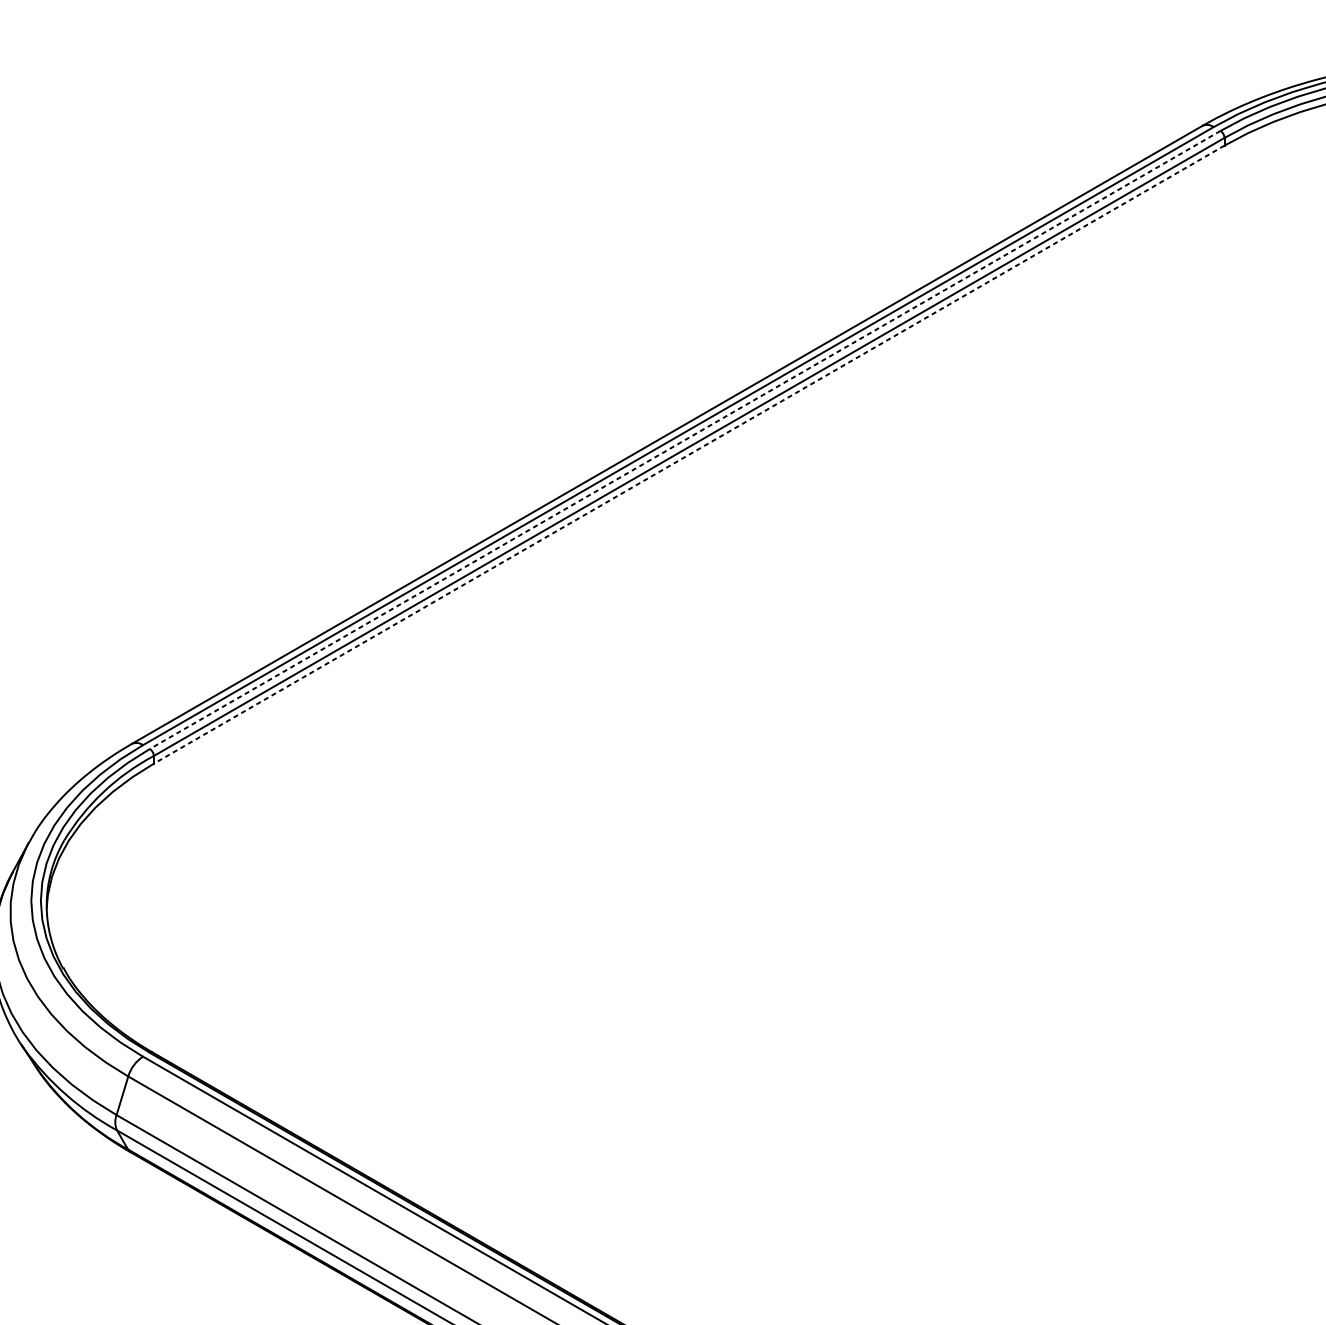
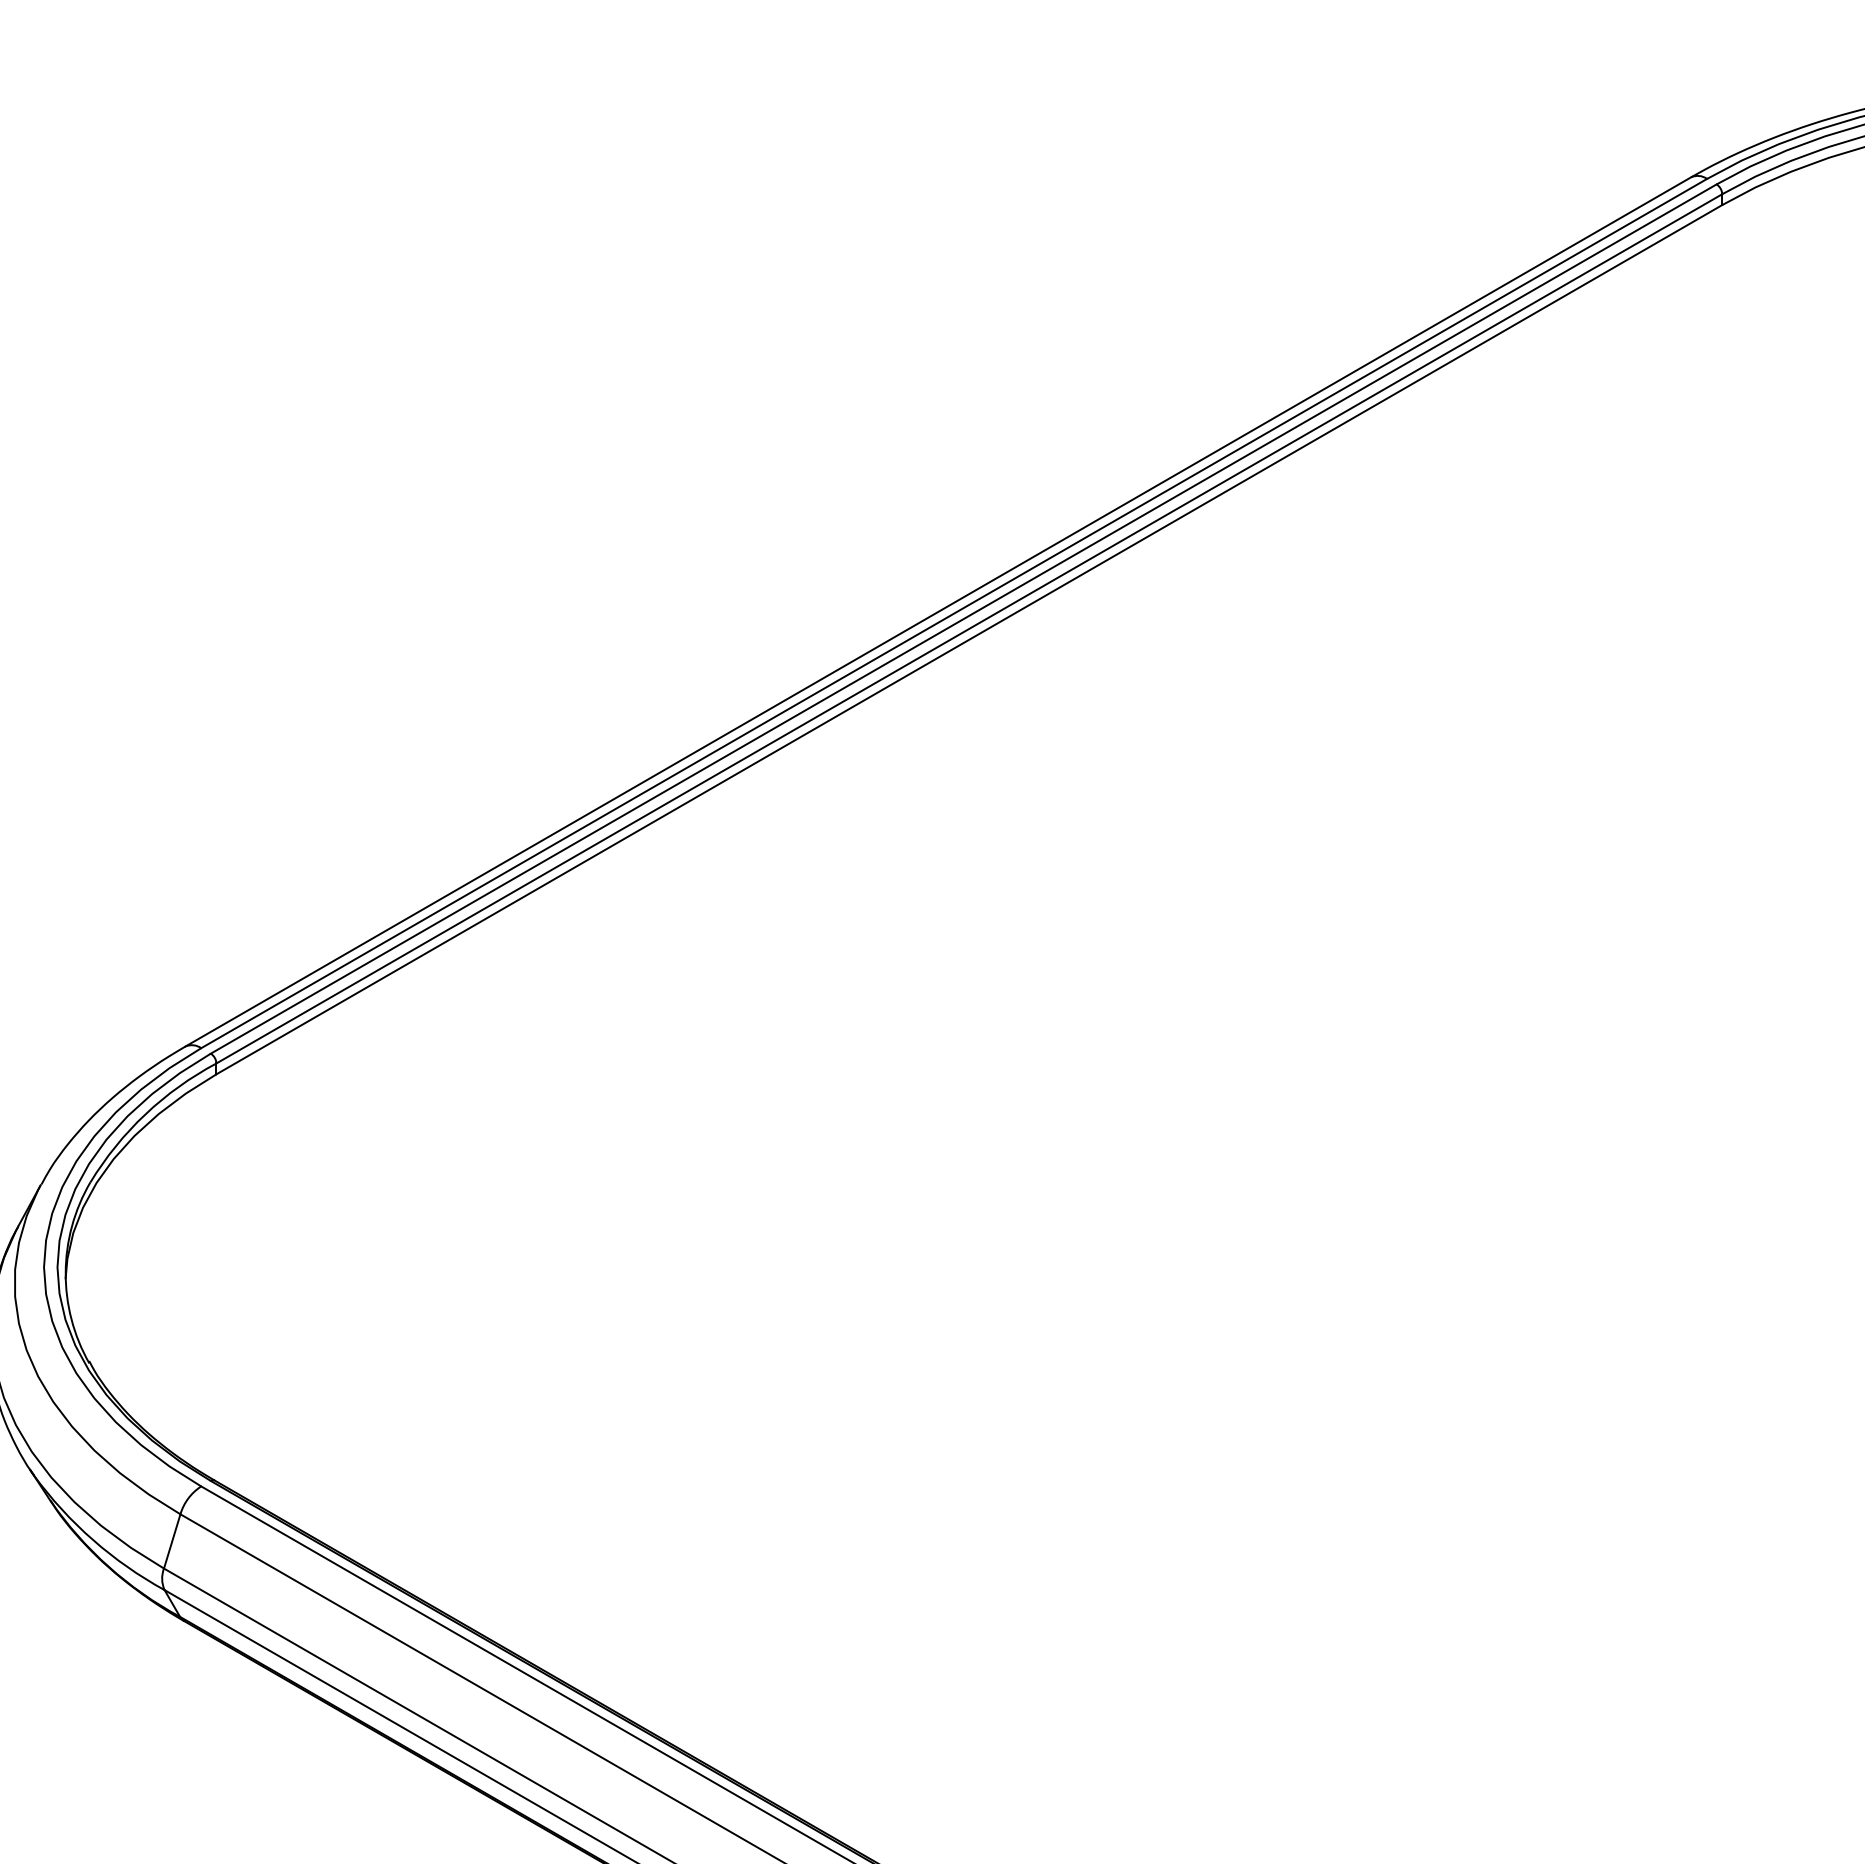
line: (685, 440) -> (963, 619), dashed -> solid
line: (688, 454) -> (968, 639), dashed -> solid

